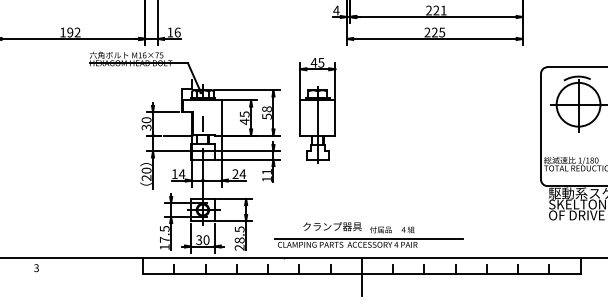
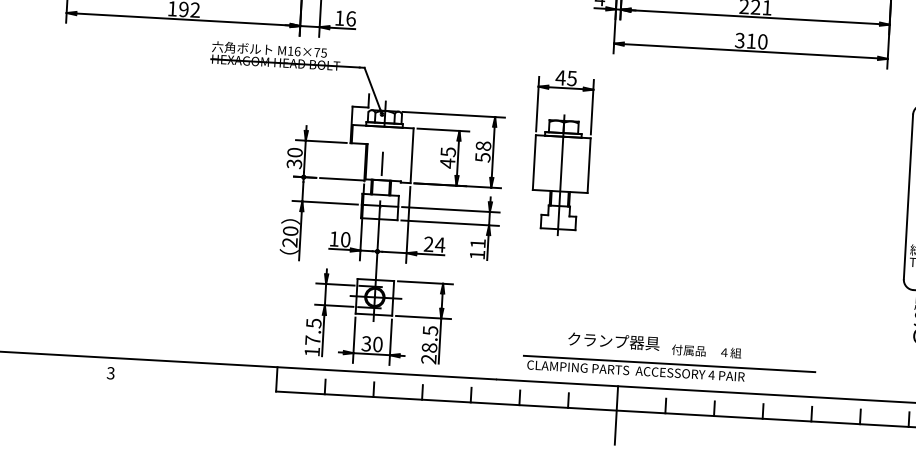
text: (434, 32) -> (750, 41), 225 -> 310
text: (181, 174) -> (344, 240), 14 -> 10
part: (368, 234) -> (669, 356), moved

